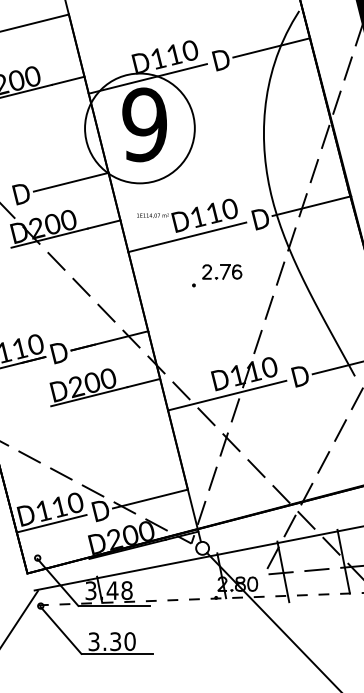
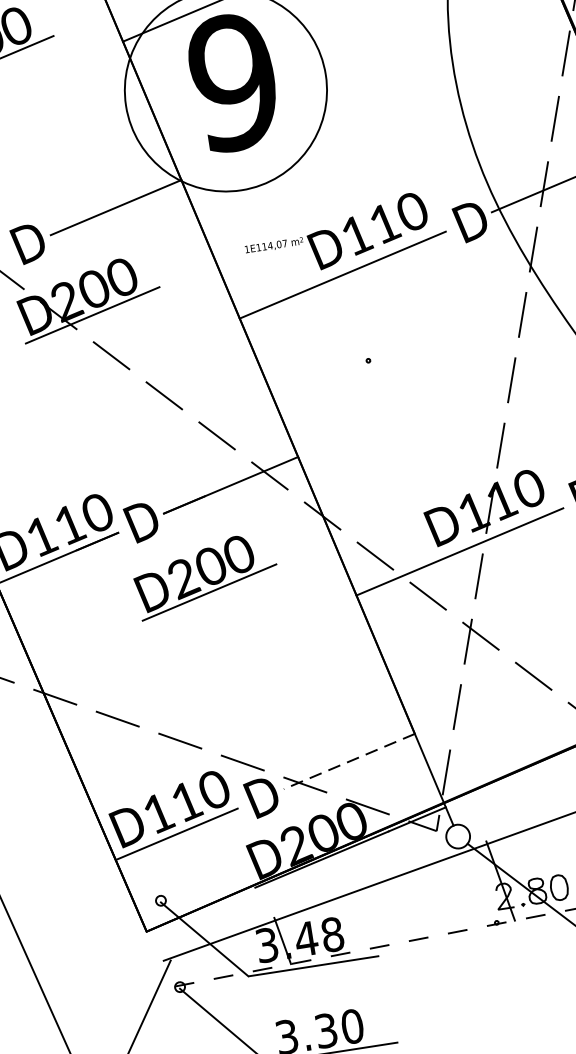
line: (67, 80) -> (80, 23), removed
line: (103, 224) -> (186, 275), removed
part: (222, 271) -> (416, 327), removed
line: (143, 382) -> (303, 551), removed
line: (150, 499) -> (349, 762), solid -> dashed

